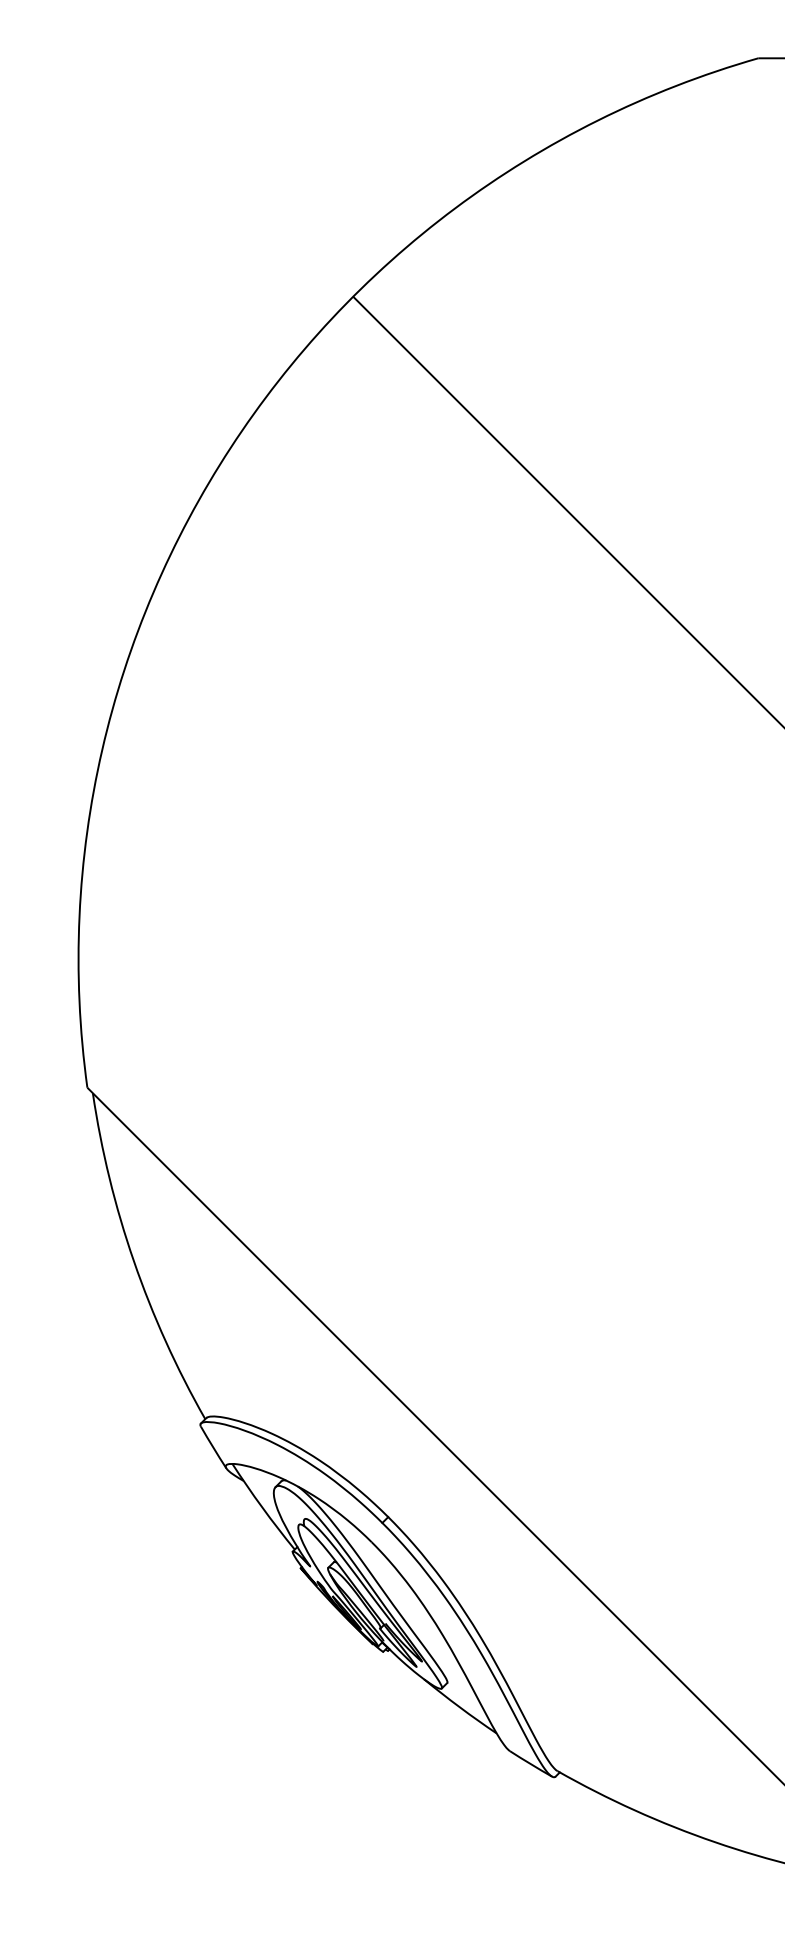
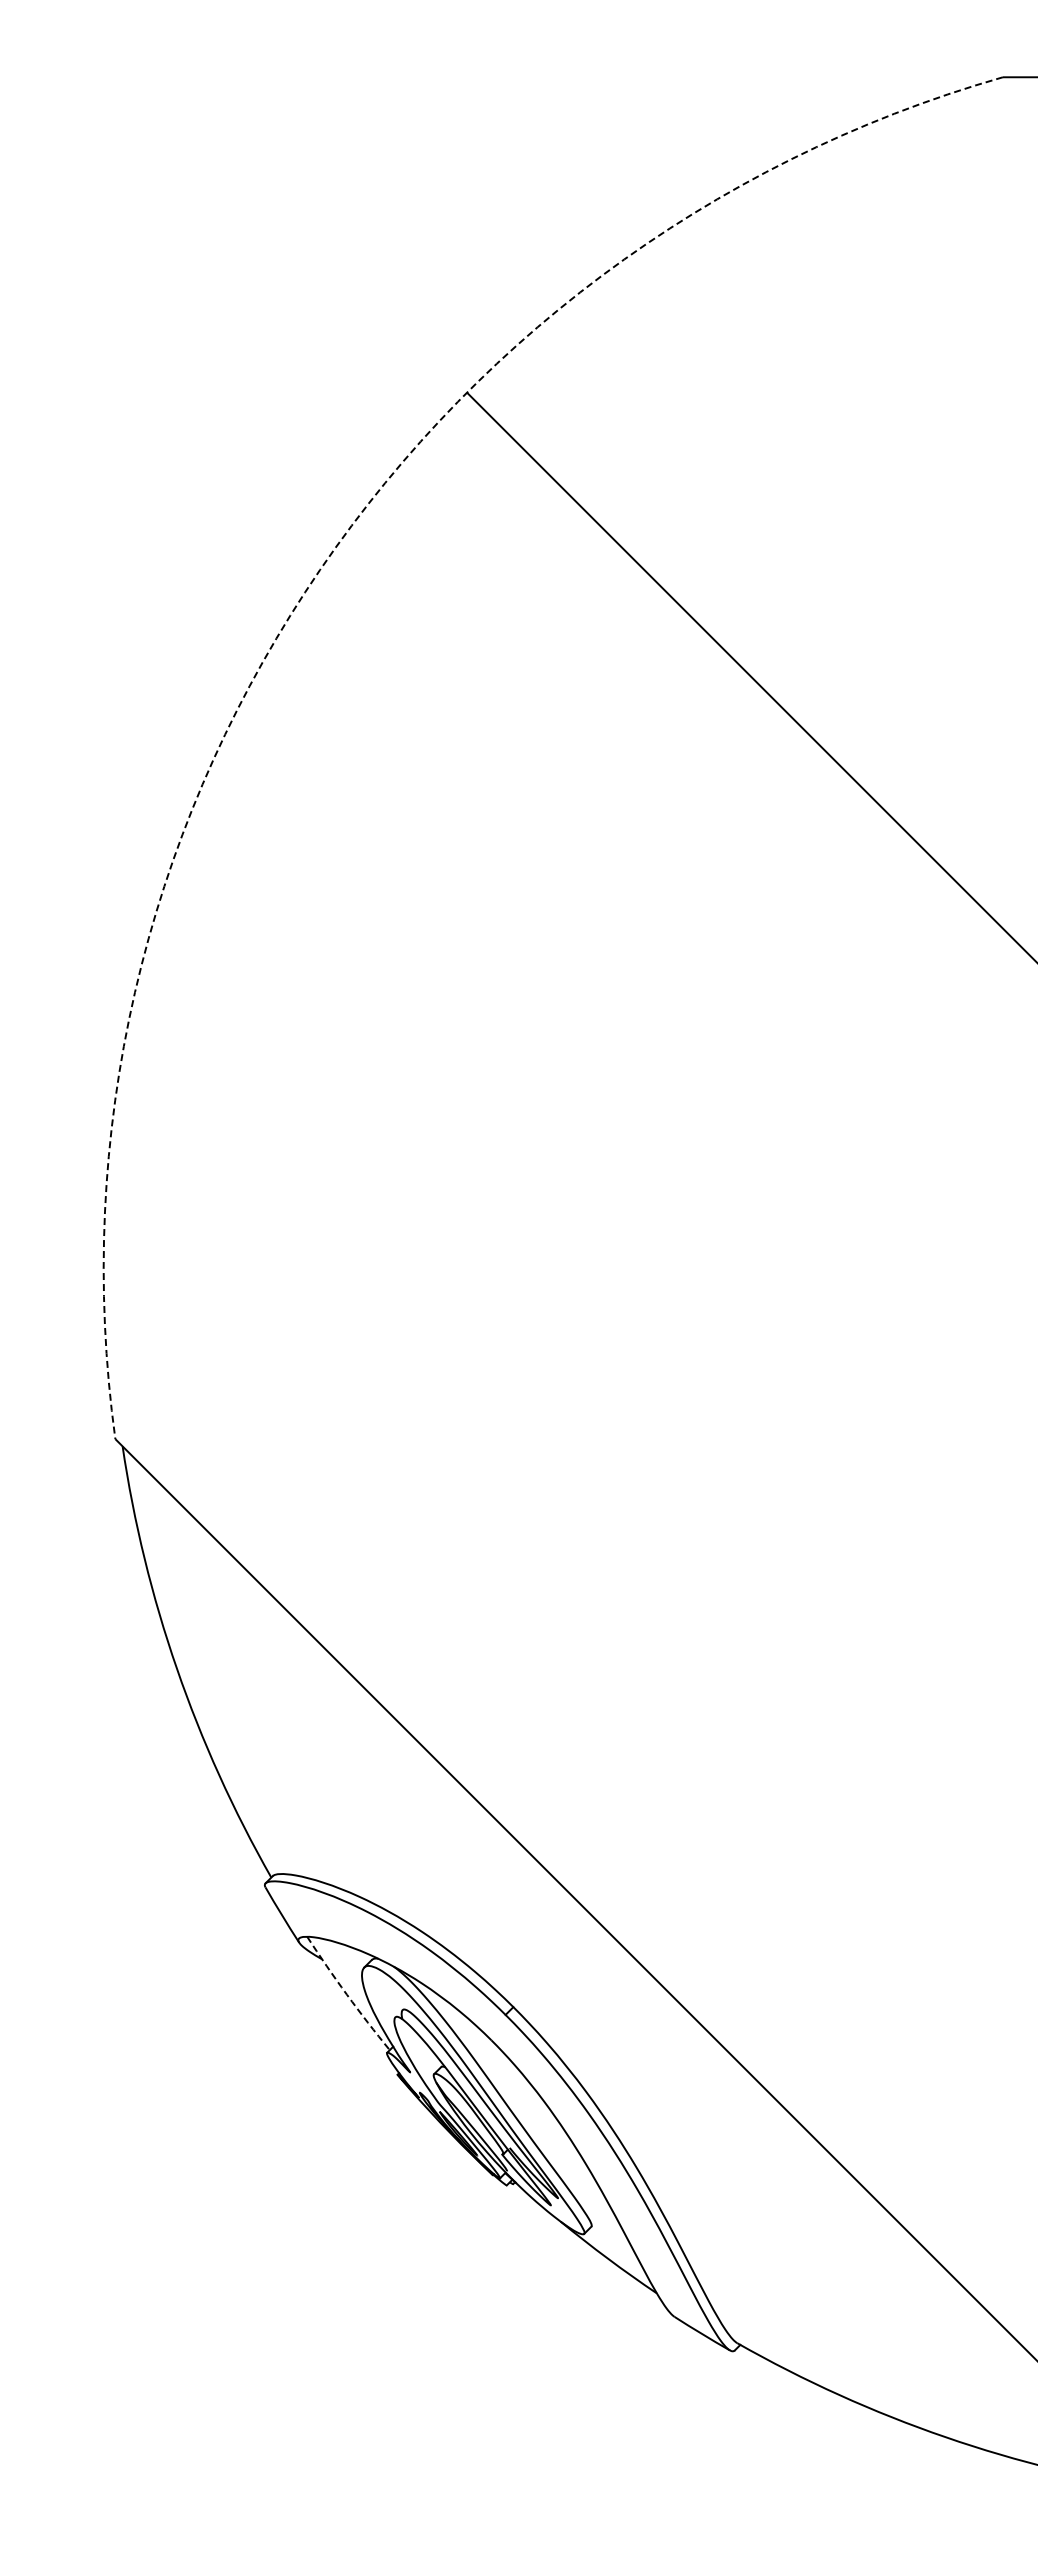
arc: (230, 447) -> (304, 592), solid -> dashed
arc: (262, 1507) -> (346, 1994), solid -> dashed

